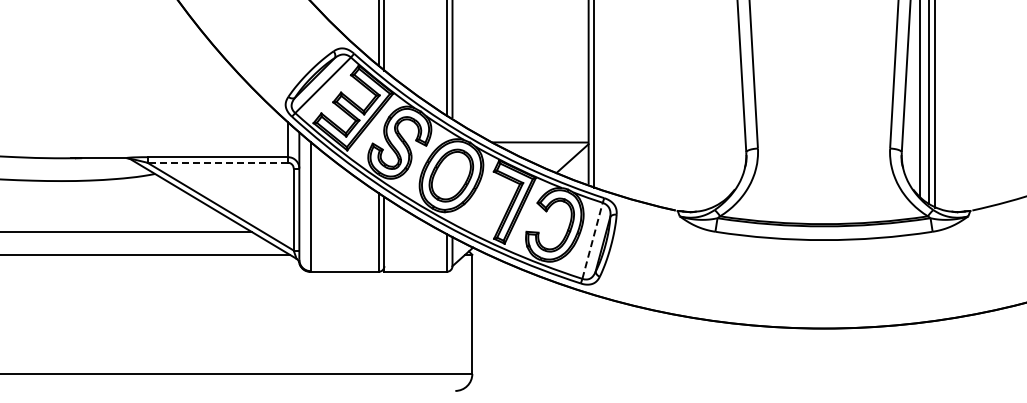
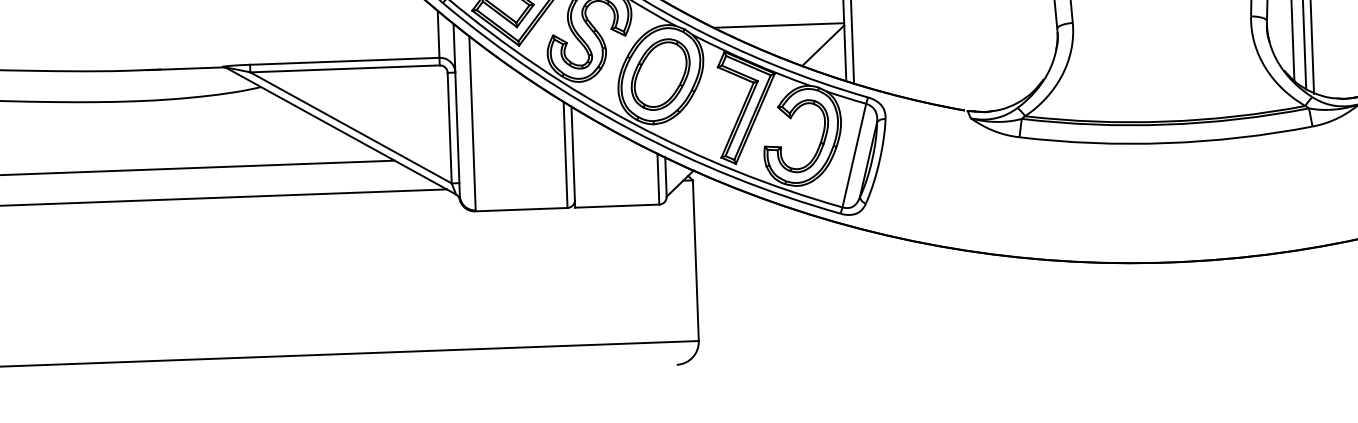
line: (217, 162) -> (344, 68), dashed -> solid
line: (592, 240) -> (854, 155), dashed -> solid

